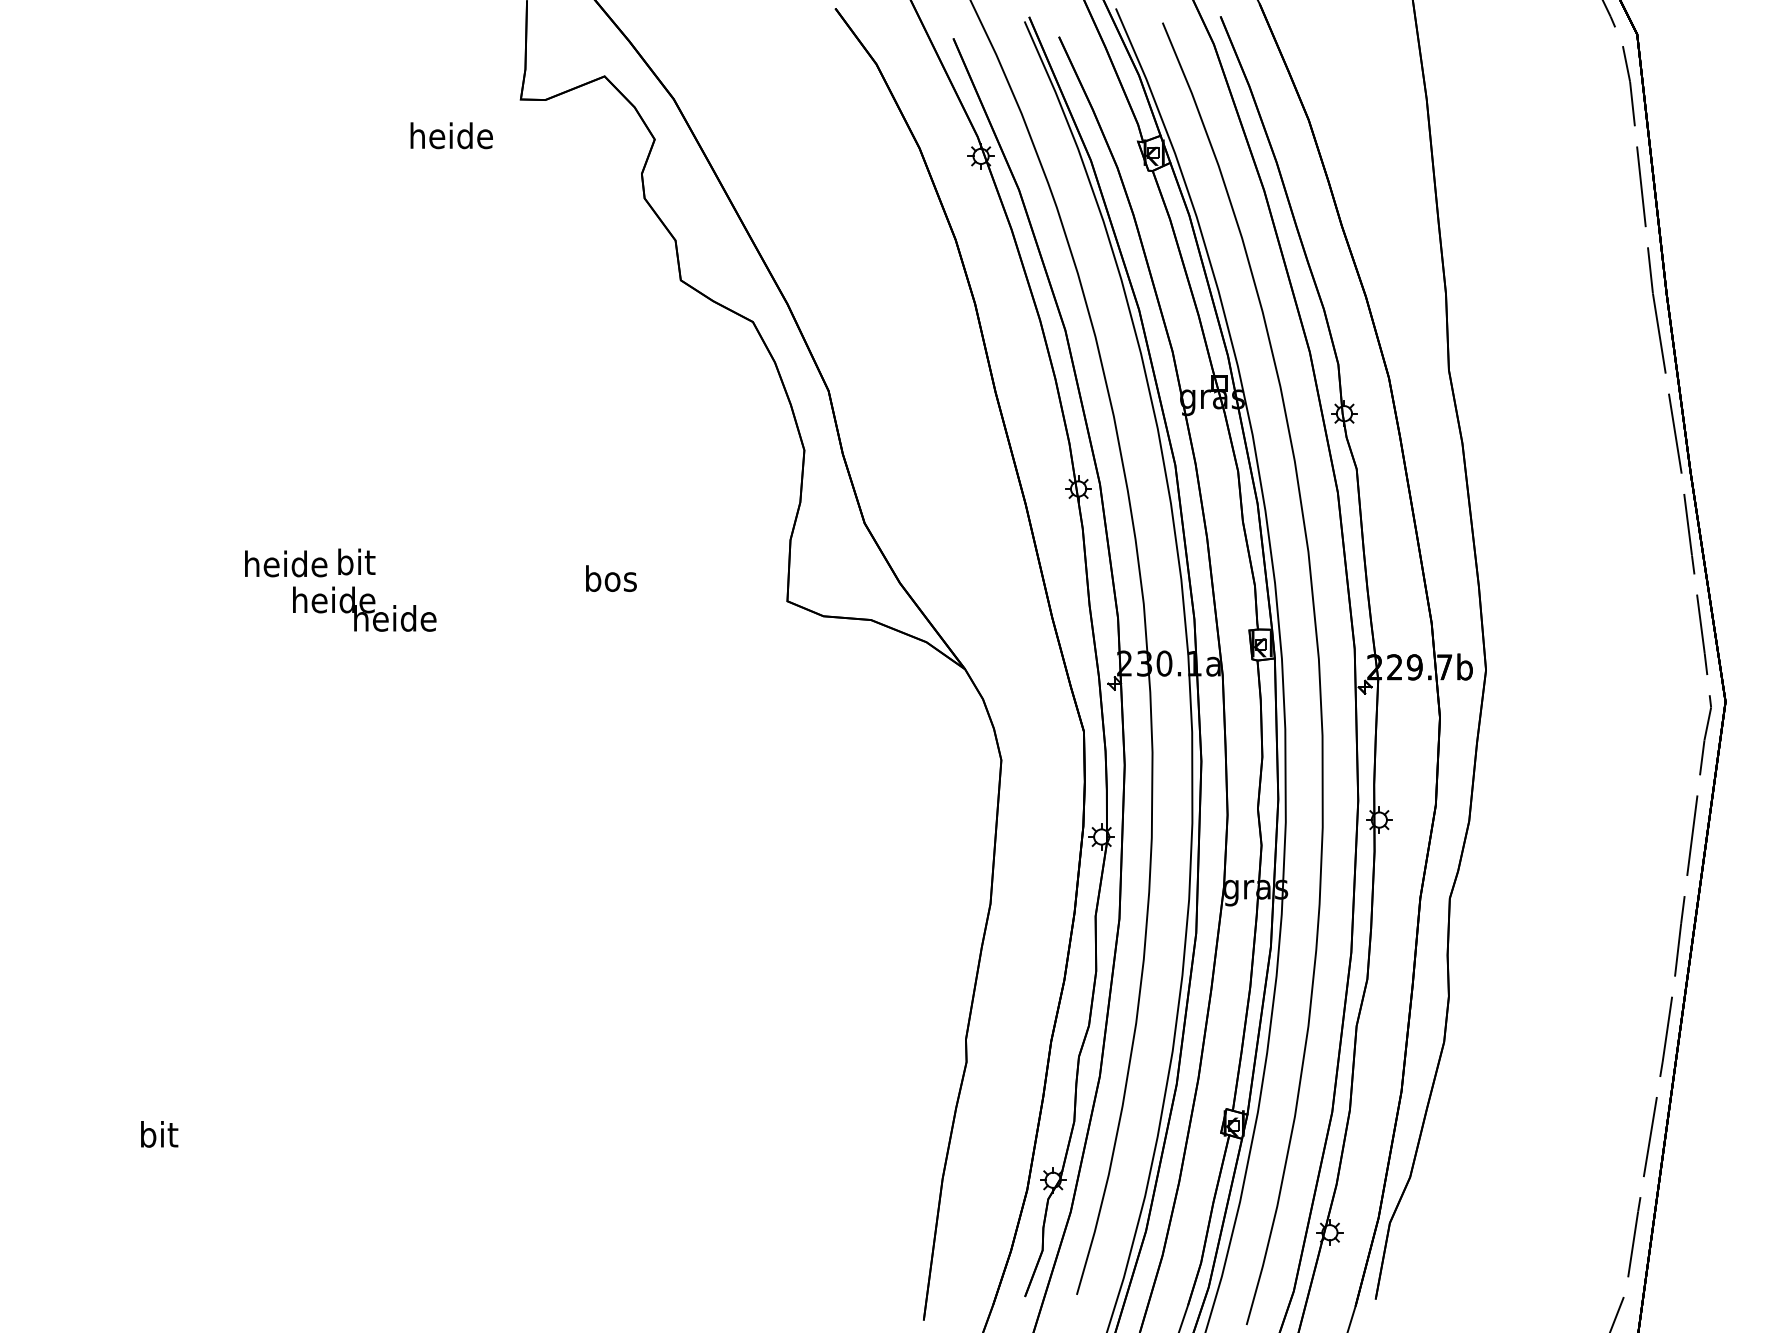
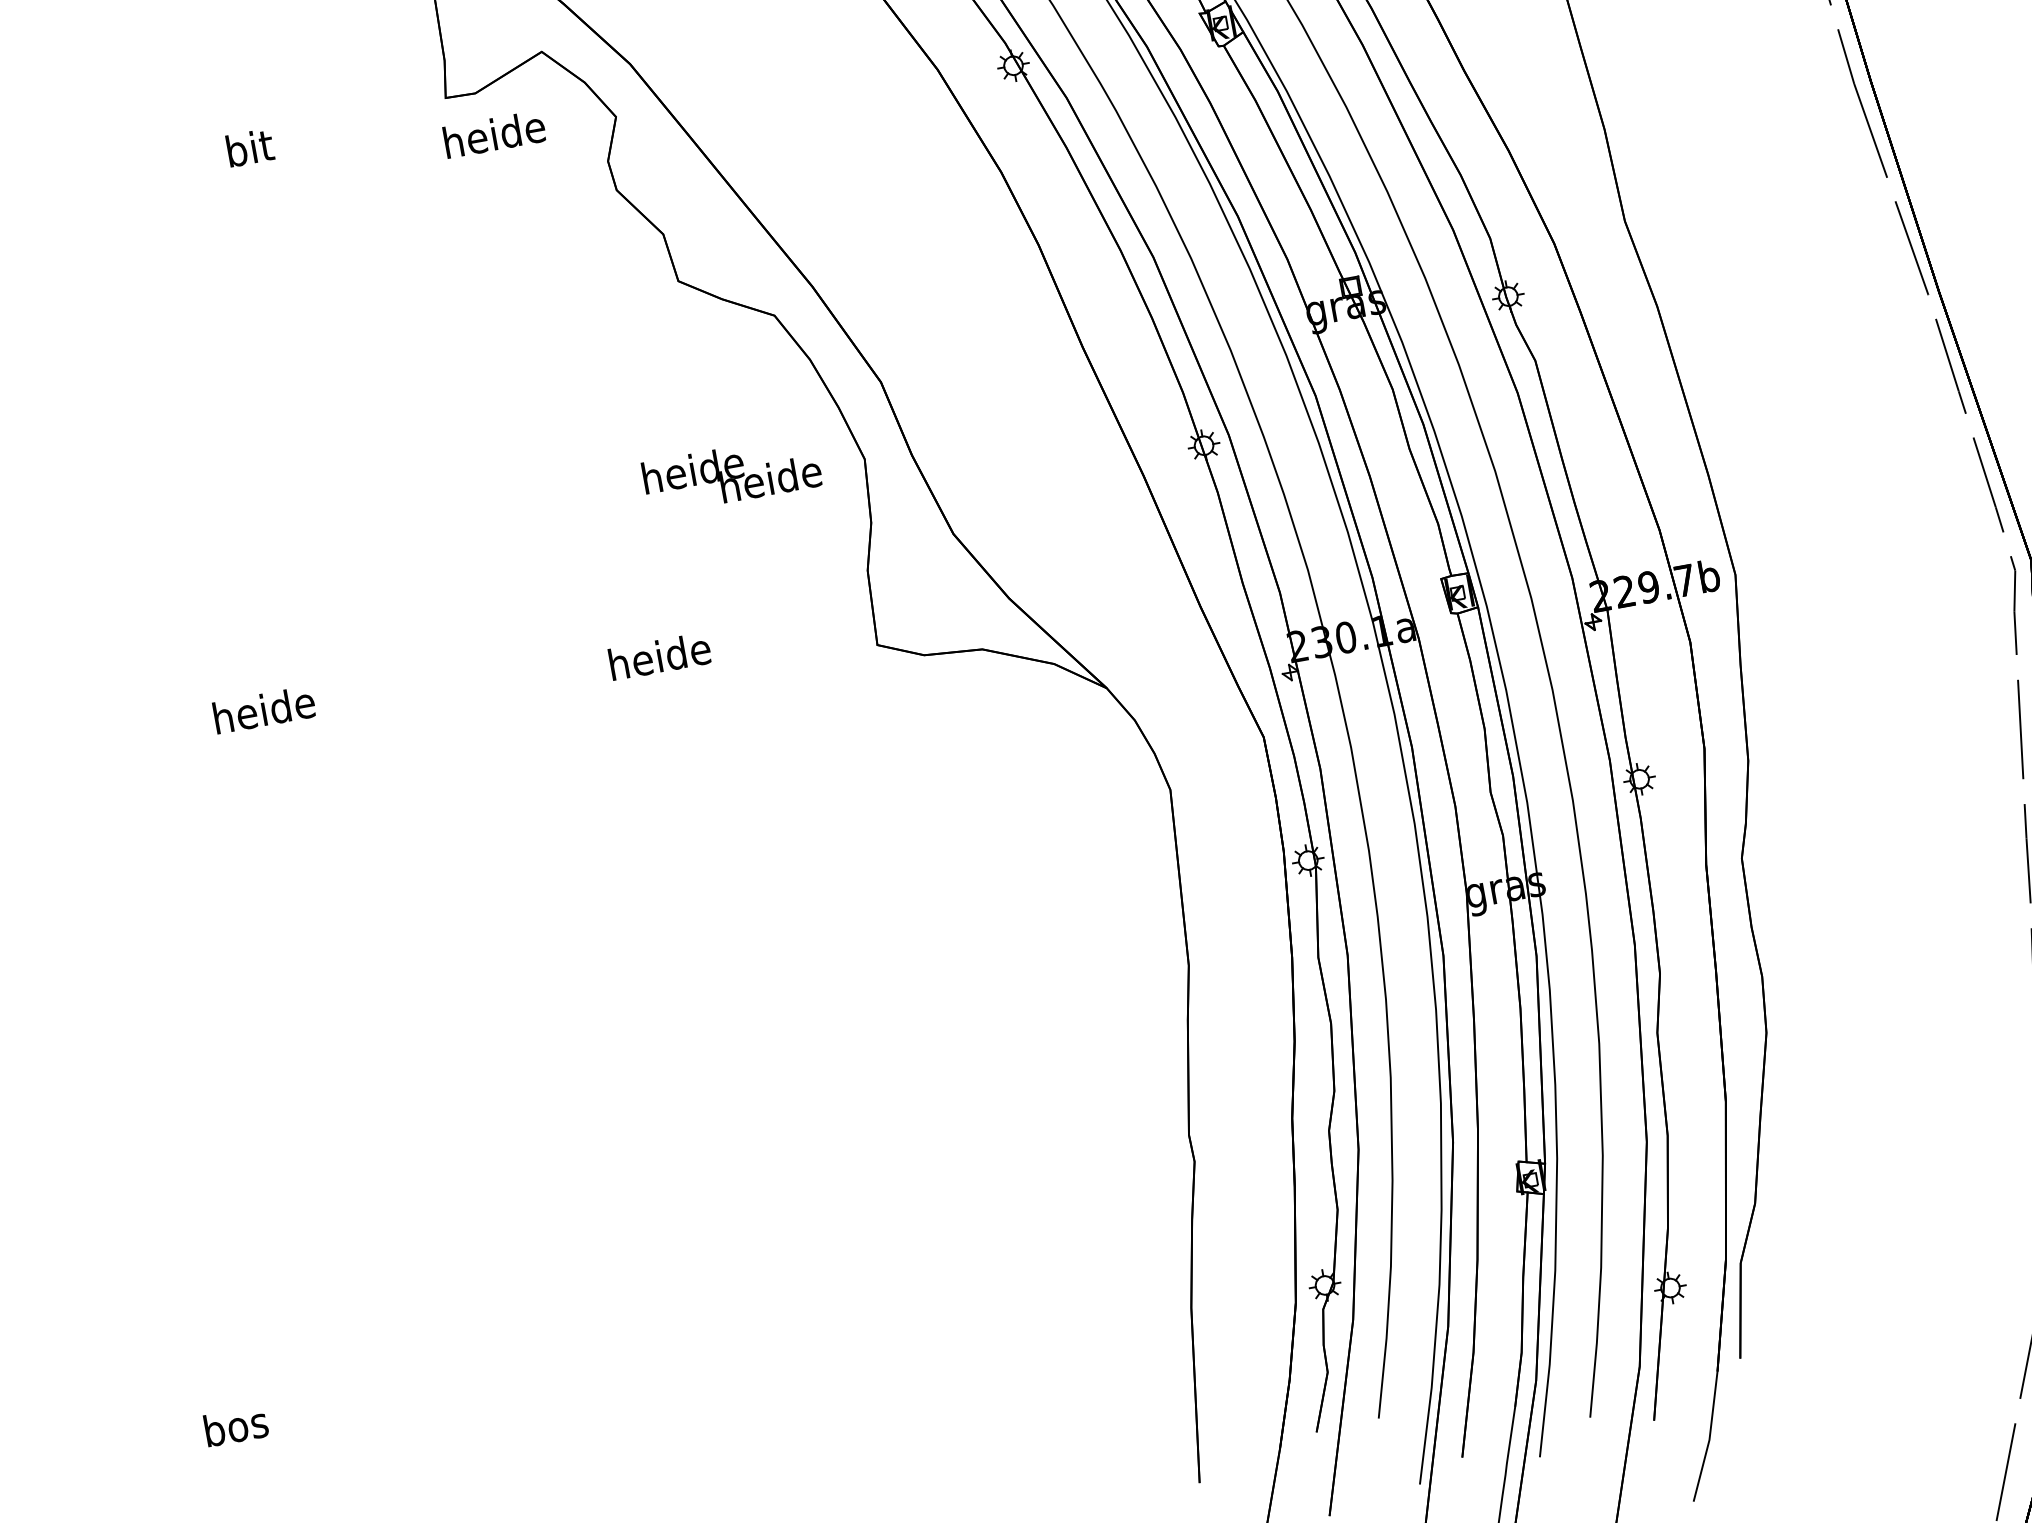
text: (451, 135) -> (494, 134), moved
text: (356, 561) -> (249, 147), moved
text: (611, 578) -> (660, 656), bos -> heide
text: (364, 608) -> (731, 473), moved
text: (158, 1134) -> (235, 1426), bit -> bos

